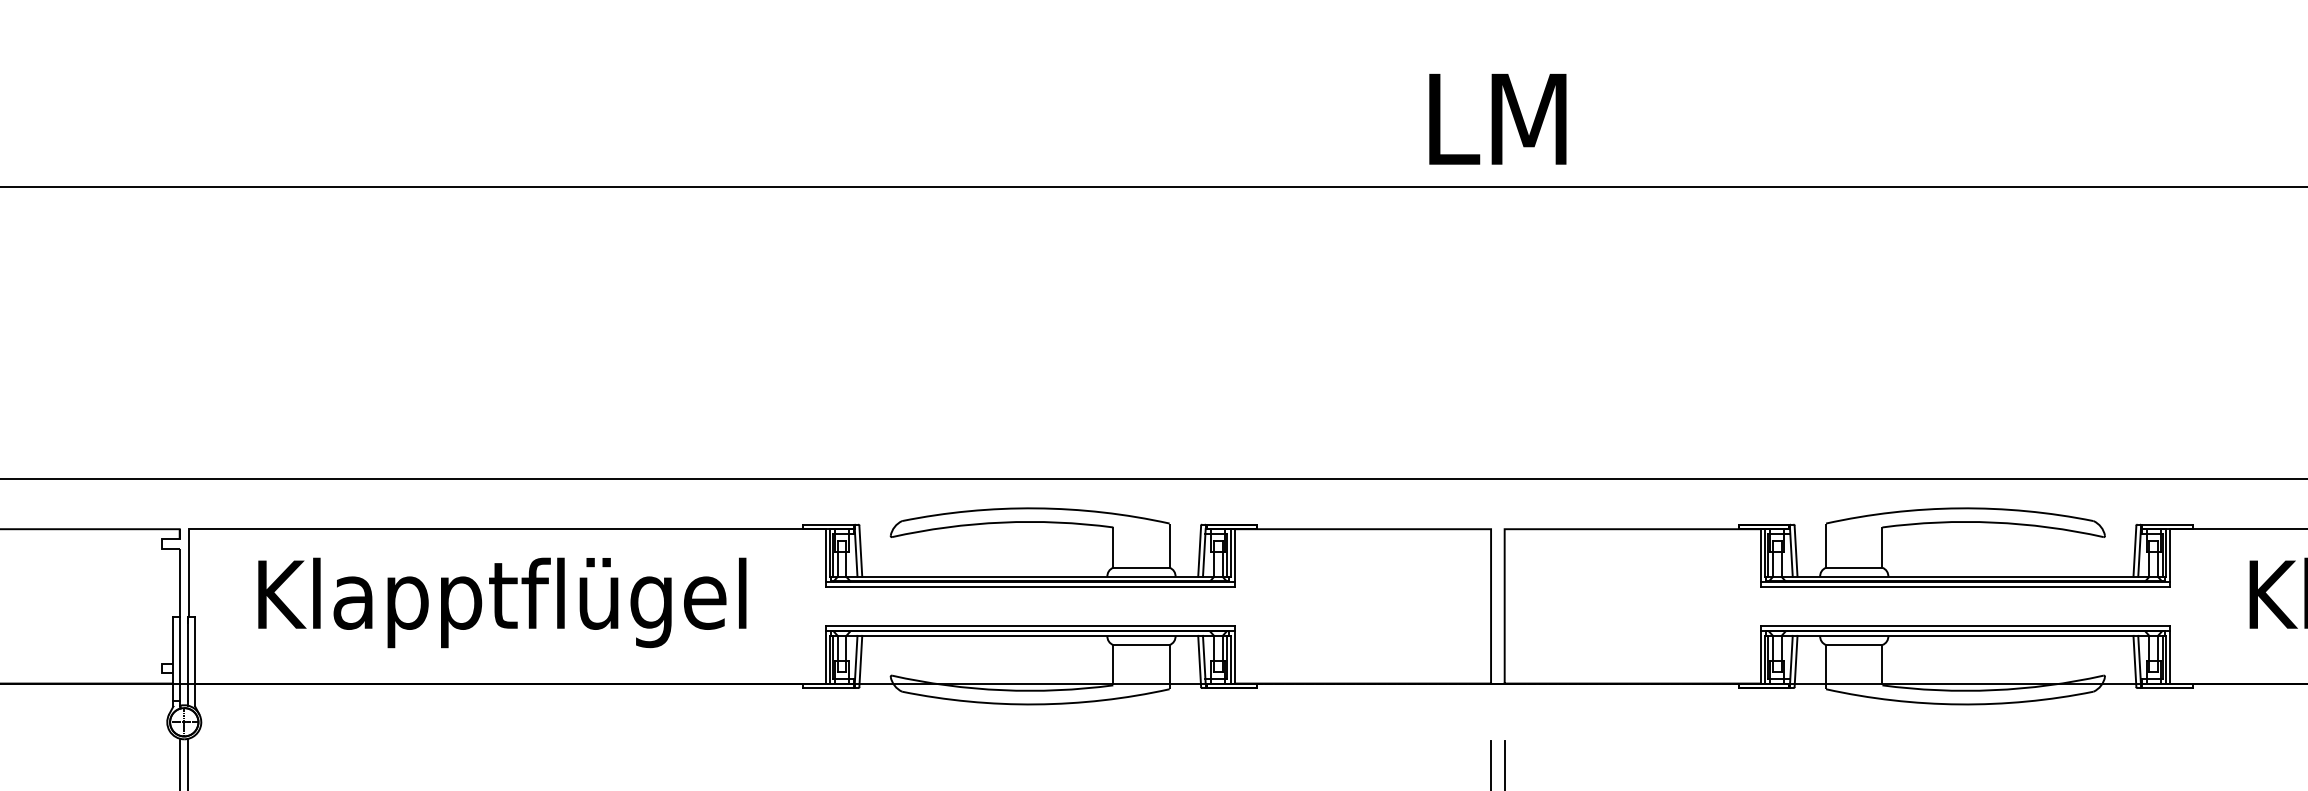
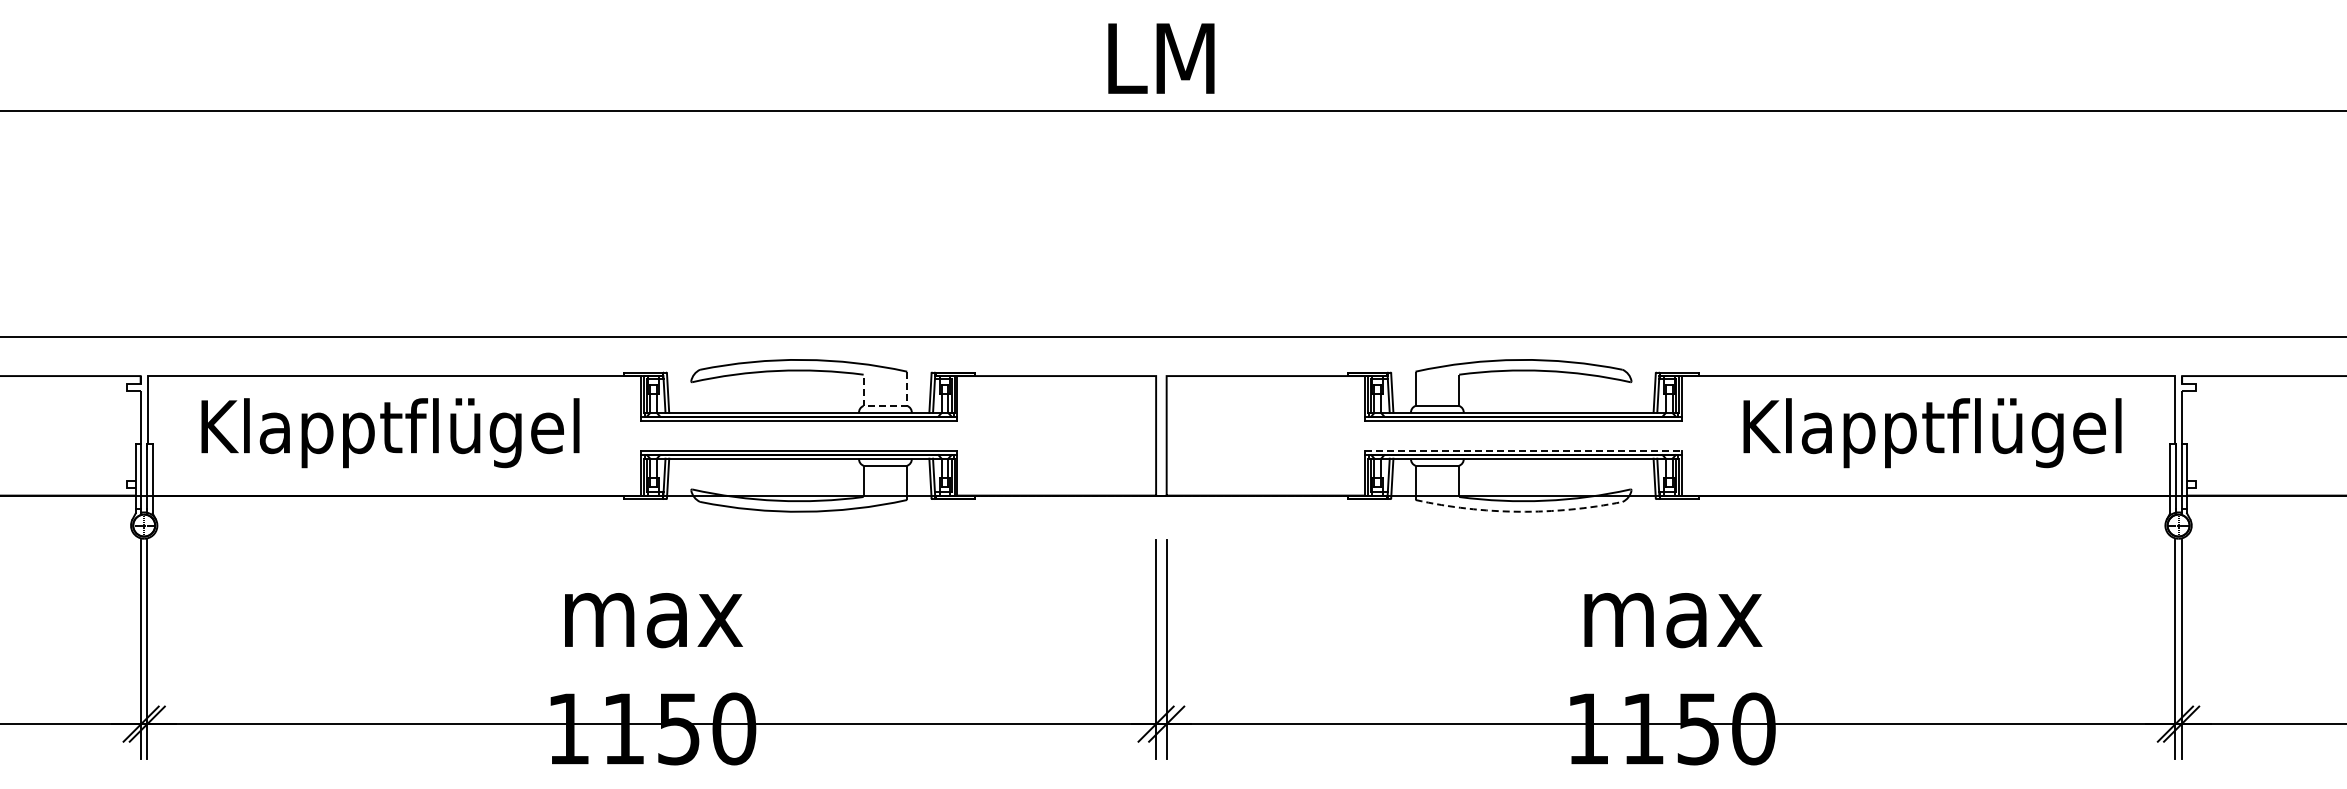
line: (1142, 567) -> (886, 405), solid -> dashed
line: (1966, 625) -> (1524, 450), solid -> dashed
arc: (1960, 704) -> (1519, 511), solid -> dashed

